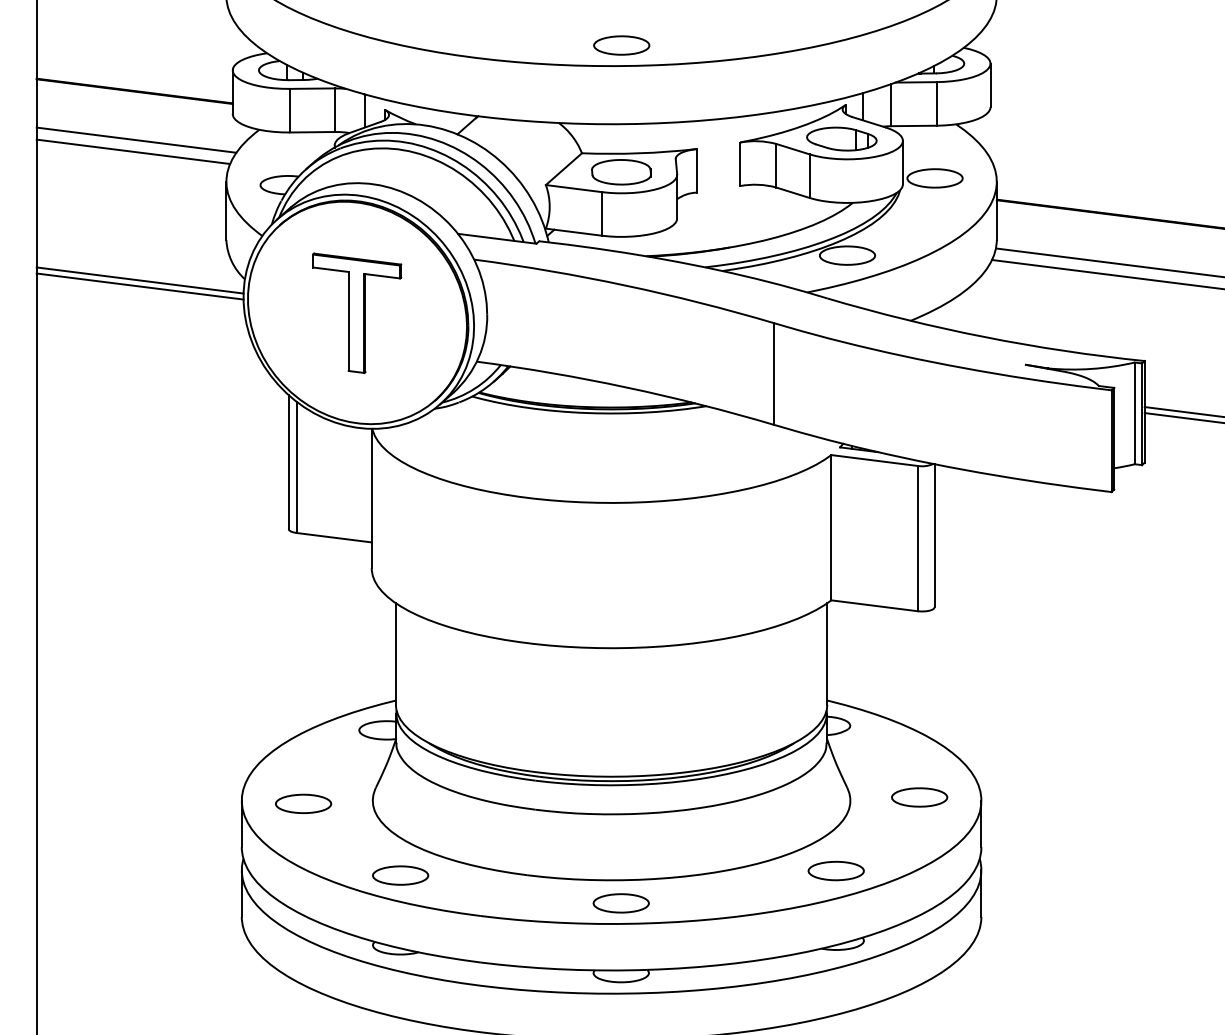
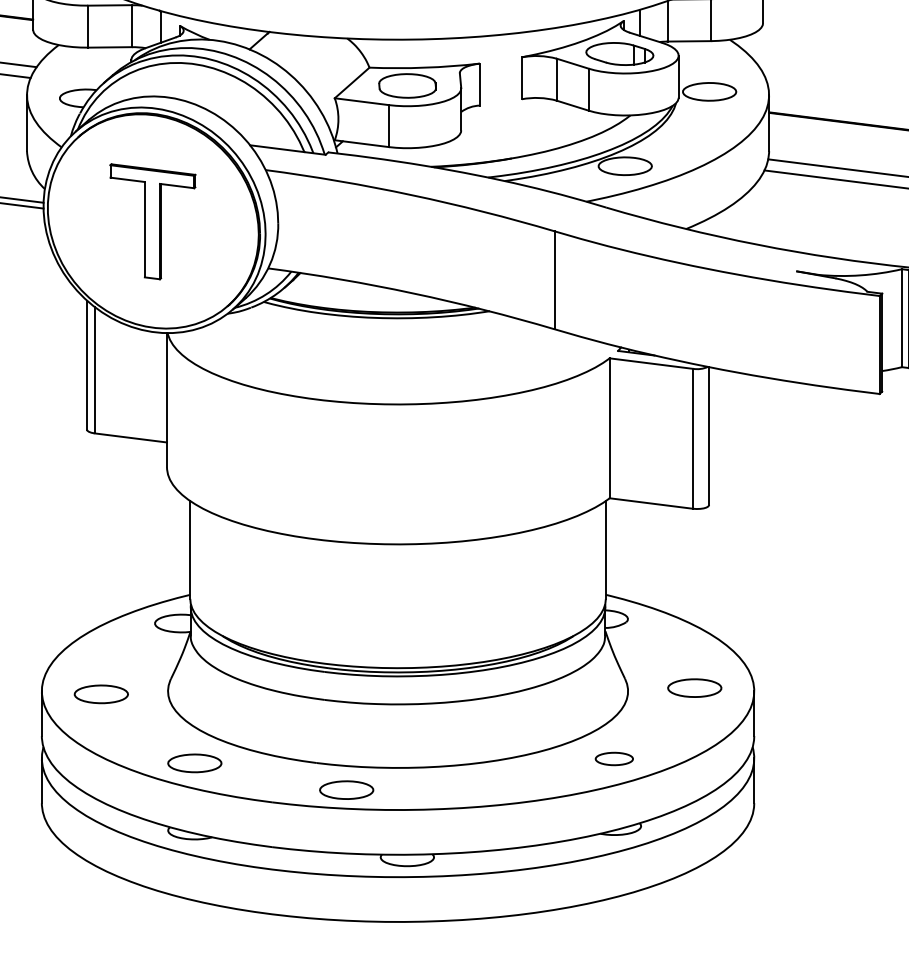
part: (835, 870) -> (613, 758), size x0.7
part: (620, 903) -> (345, 790), moved

